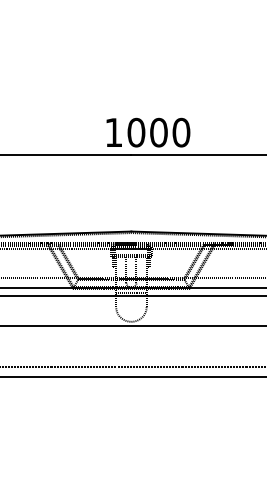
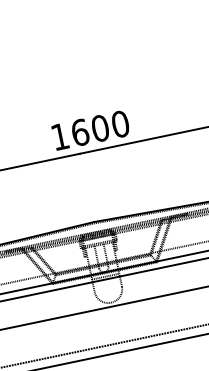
text: (136, 132) -> (80, 132), 1000 -> 1600

